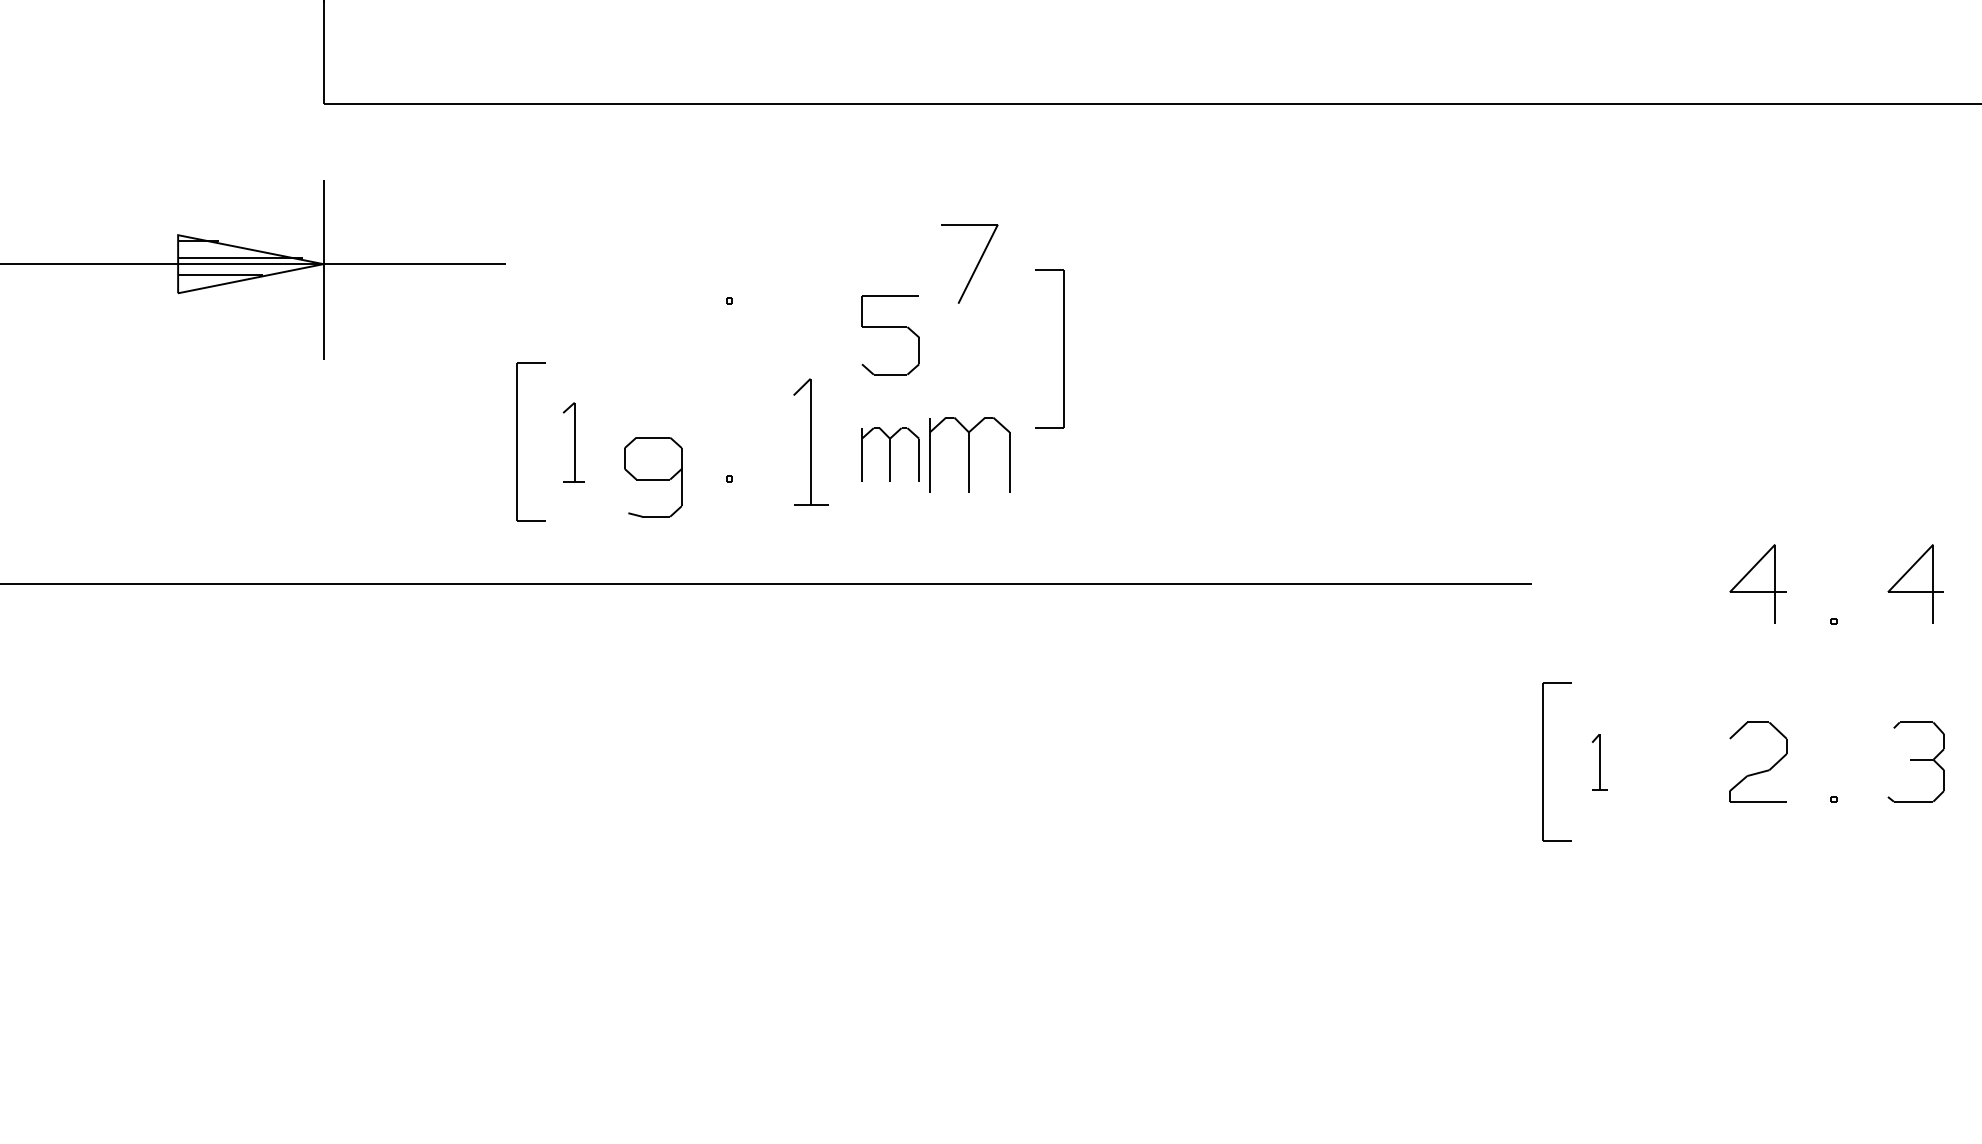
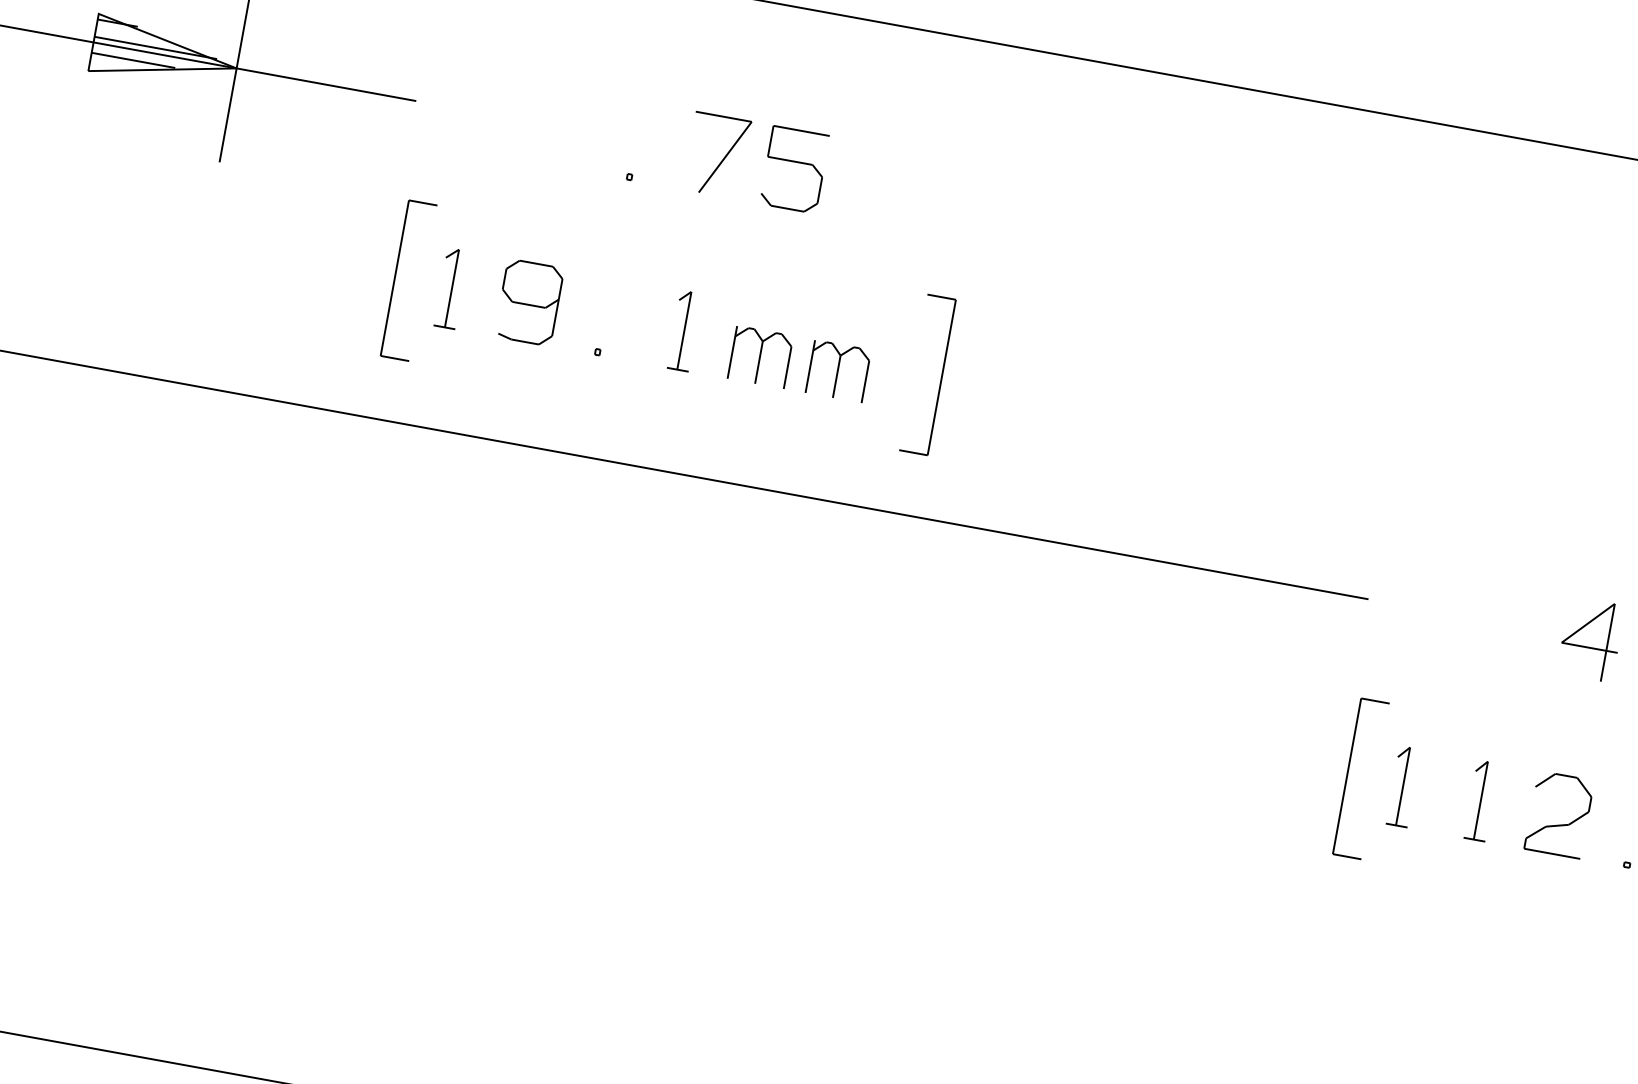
part: (975, 267) -> (722, 160), moved
part: (890, 327) -> (795, 162), moved
part: (1063, 348) -> (941, 376), moved
part: (811, 442) -> (684, 331), size x0.62
part: (969, 454) -> (838, 371), size x0.71
part: (653, 477) -> (529, 302), moved
part: (1599, 762) -> (1402, 786), size x1.43
part: (1678, 762) -> (1480, 801), added

